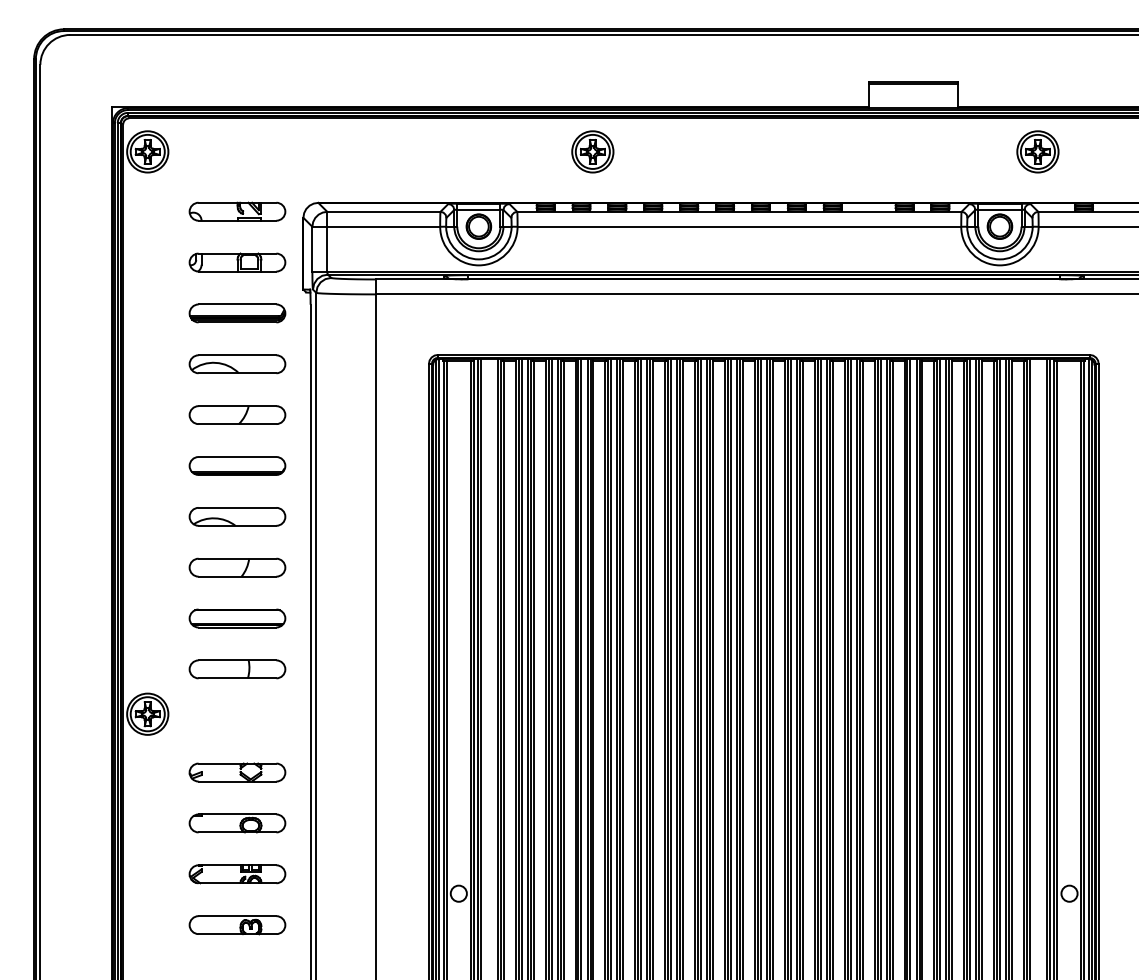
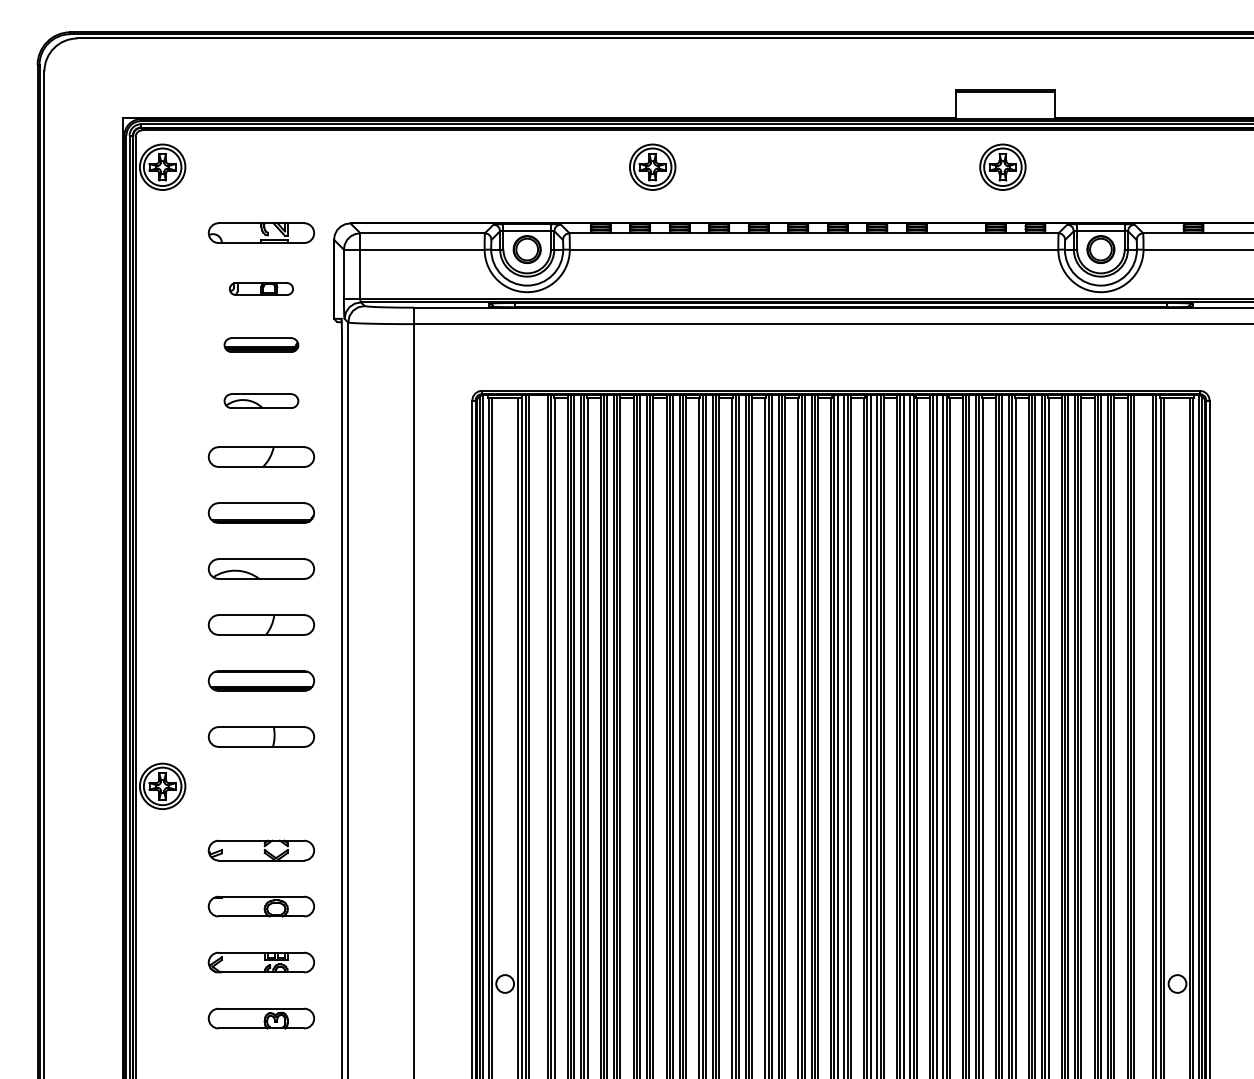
part: (1037, 151) -> (1002, 166), moved
part: (237, 262) -> (261, 289), size x0.6
part: (237, 313) -> (261, 345), size x0.7
part: (237, 364) -> (261, 401), size x0.7

